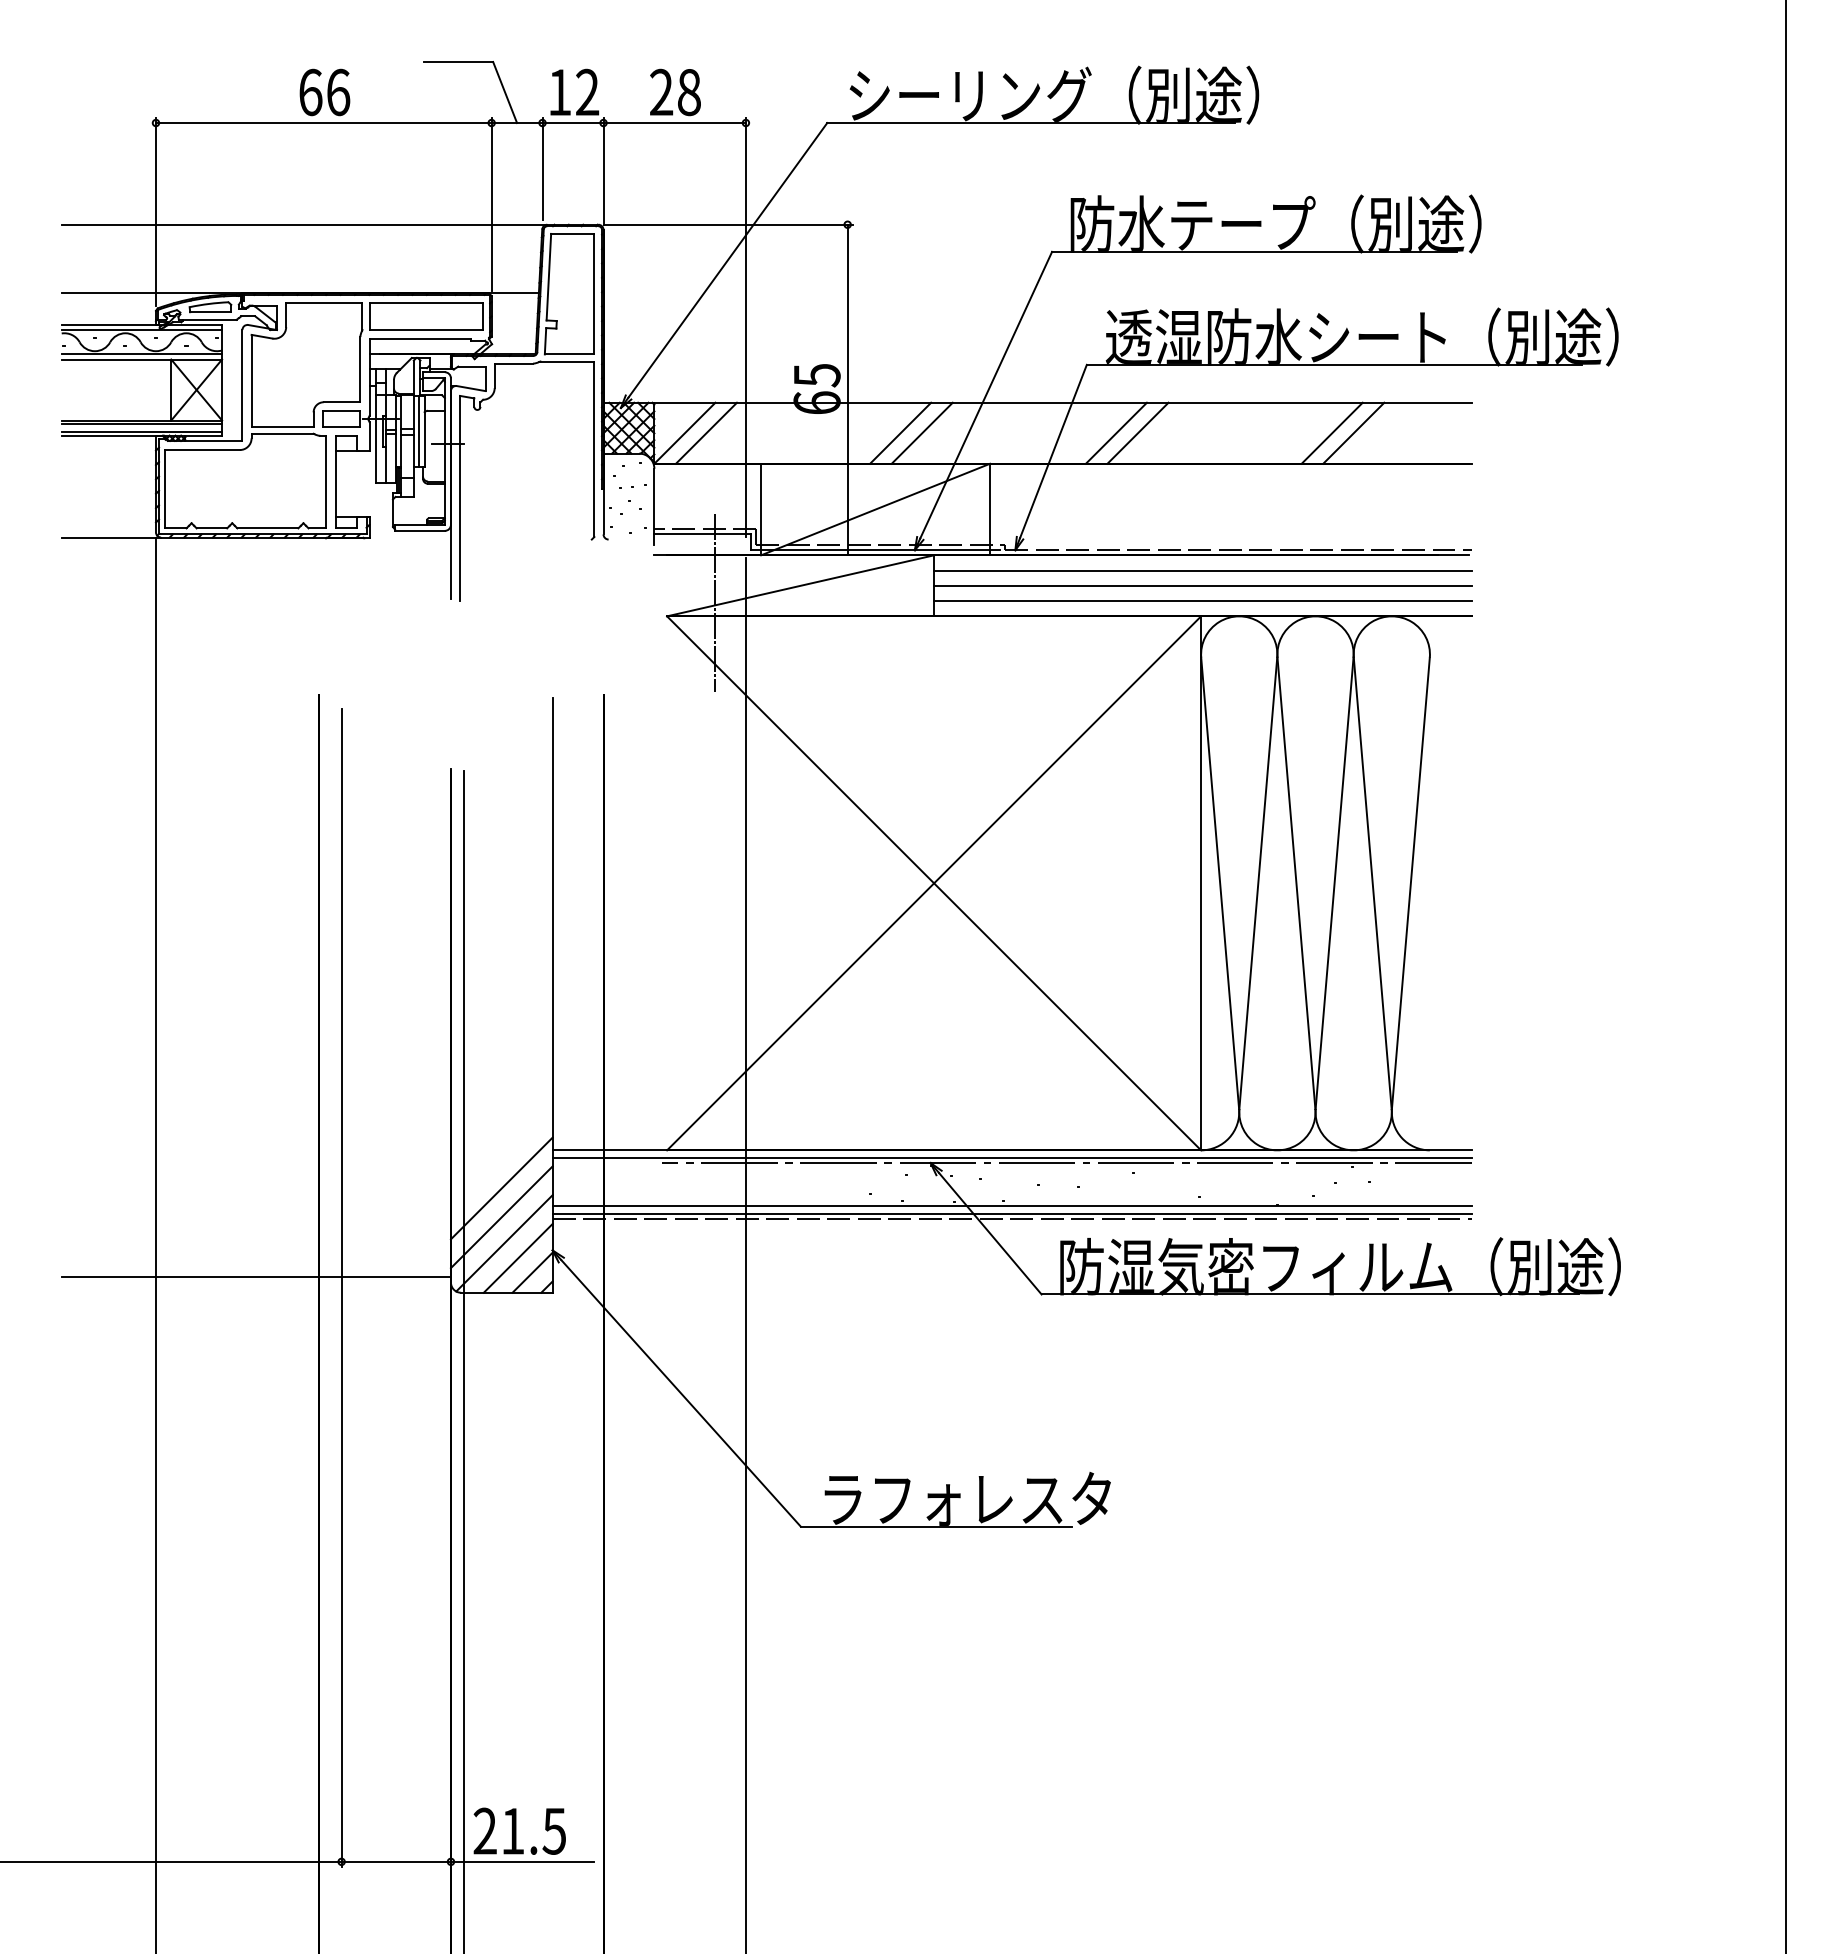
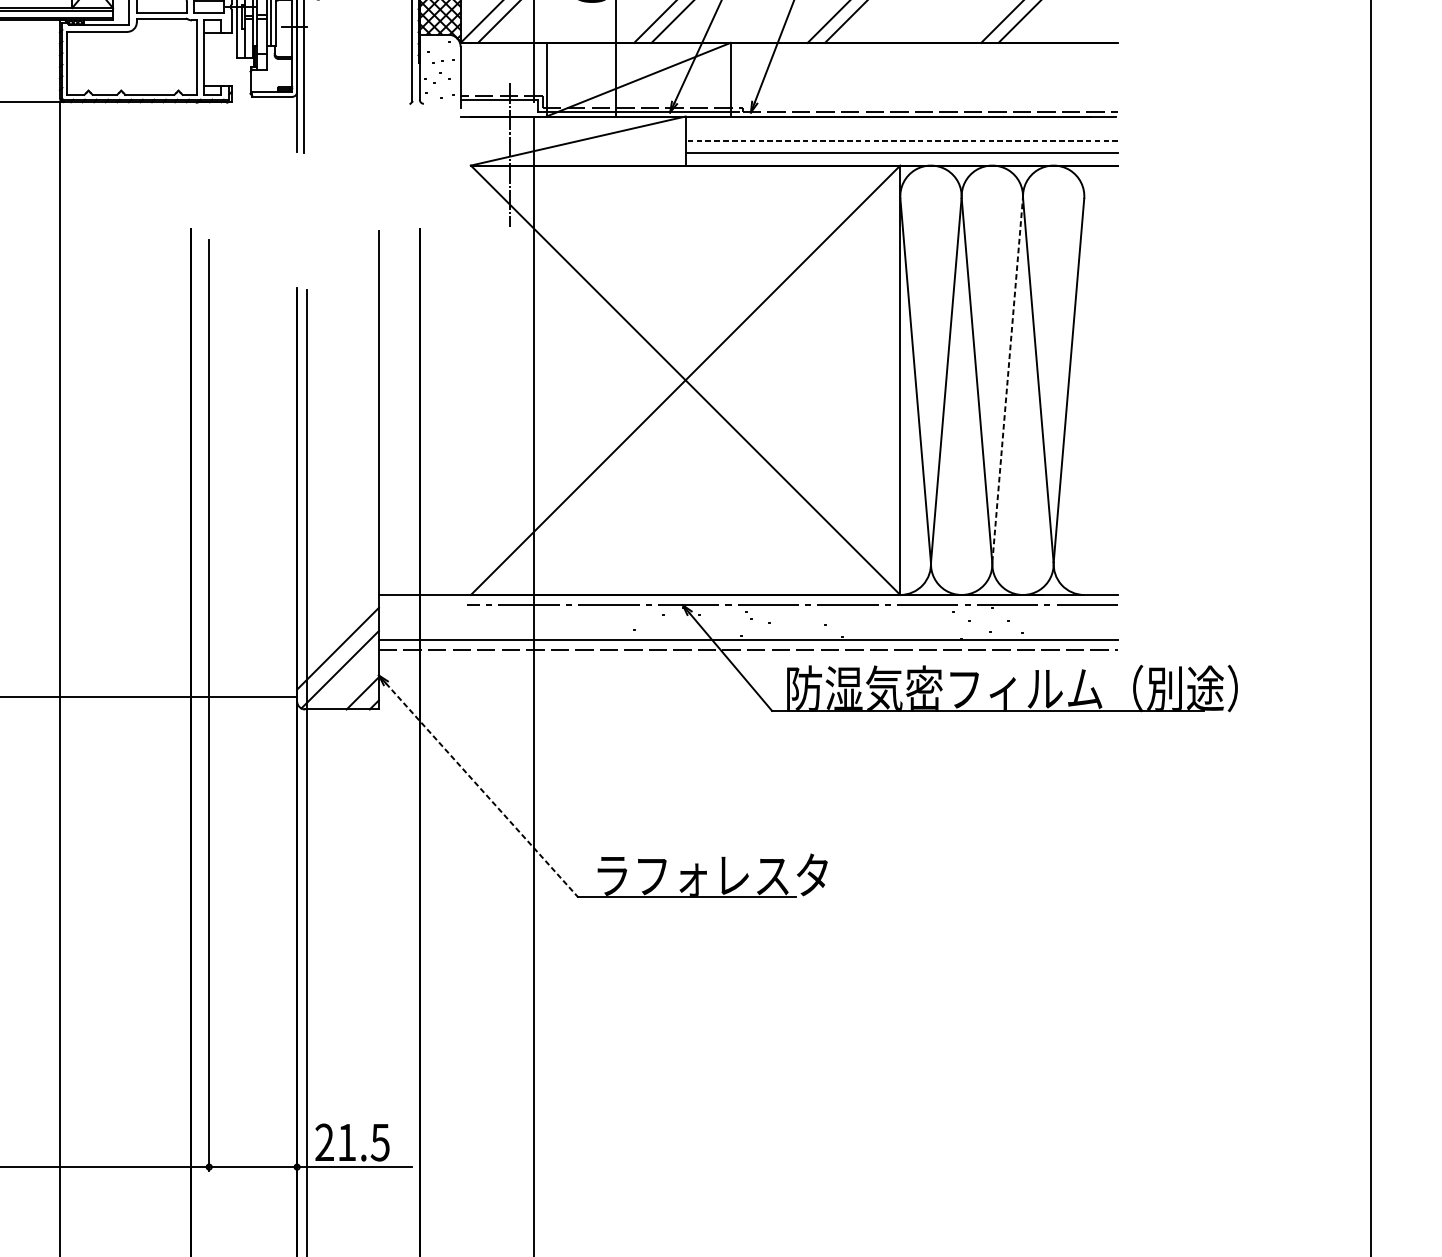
line: (1202, 570) -> (901, 128), removed
line: (1202, 585) -> (901, 140), solid -> dashed
line: (1334, 882) -> (1007, 379), solid -> dashed
line: (1011, 1157) -> (747, 600), removed
line: (501, 1188) -> (337, 625), removed
line: (1011, 1213) -> (747, 645), removed
line: (517, 1257) -> (350, 681), removed
line: (681, 1393) -> (482, 790), solid -> dashed

